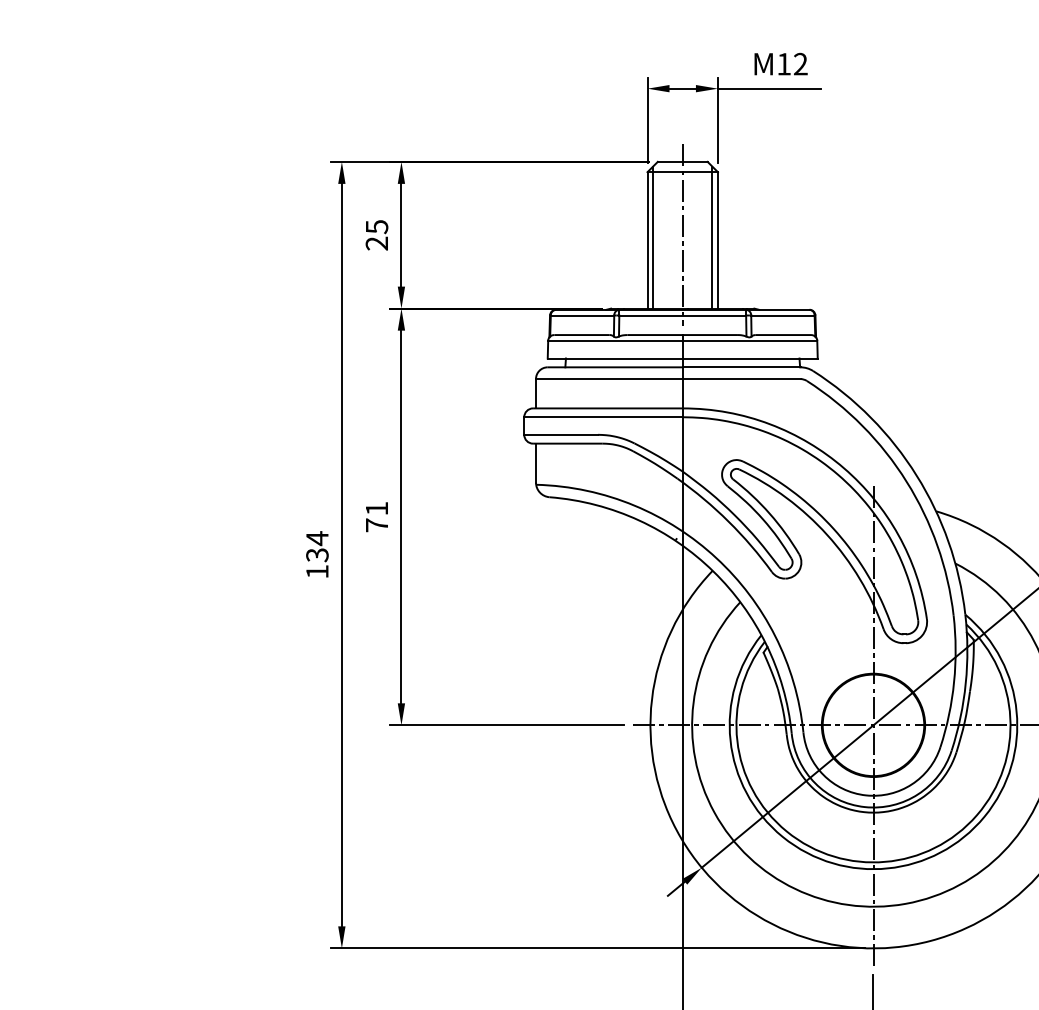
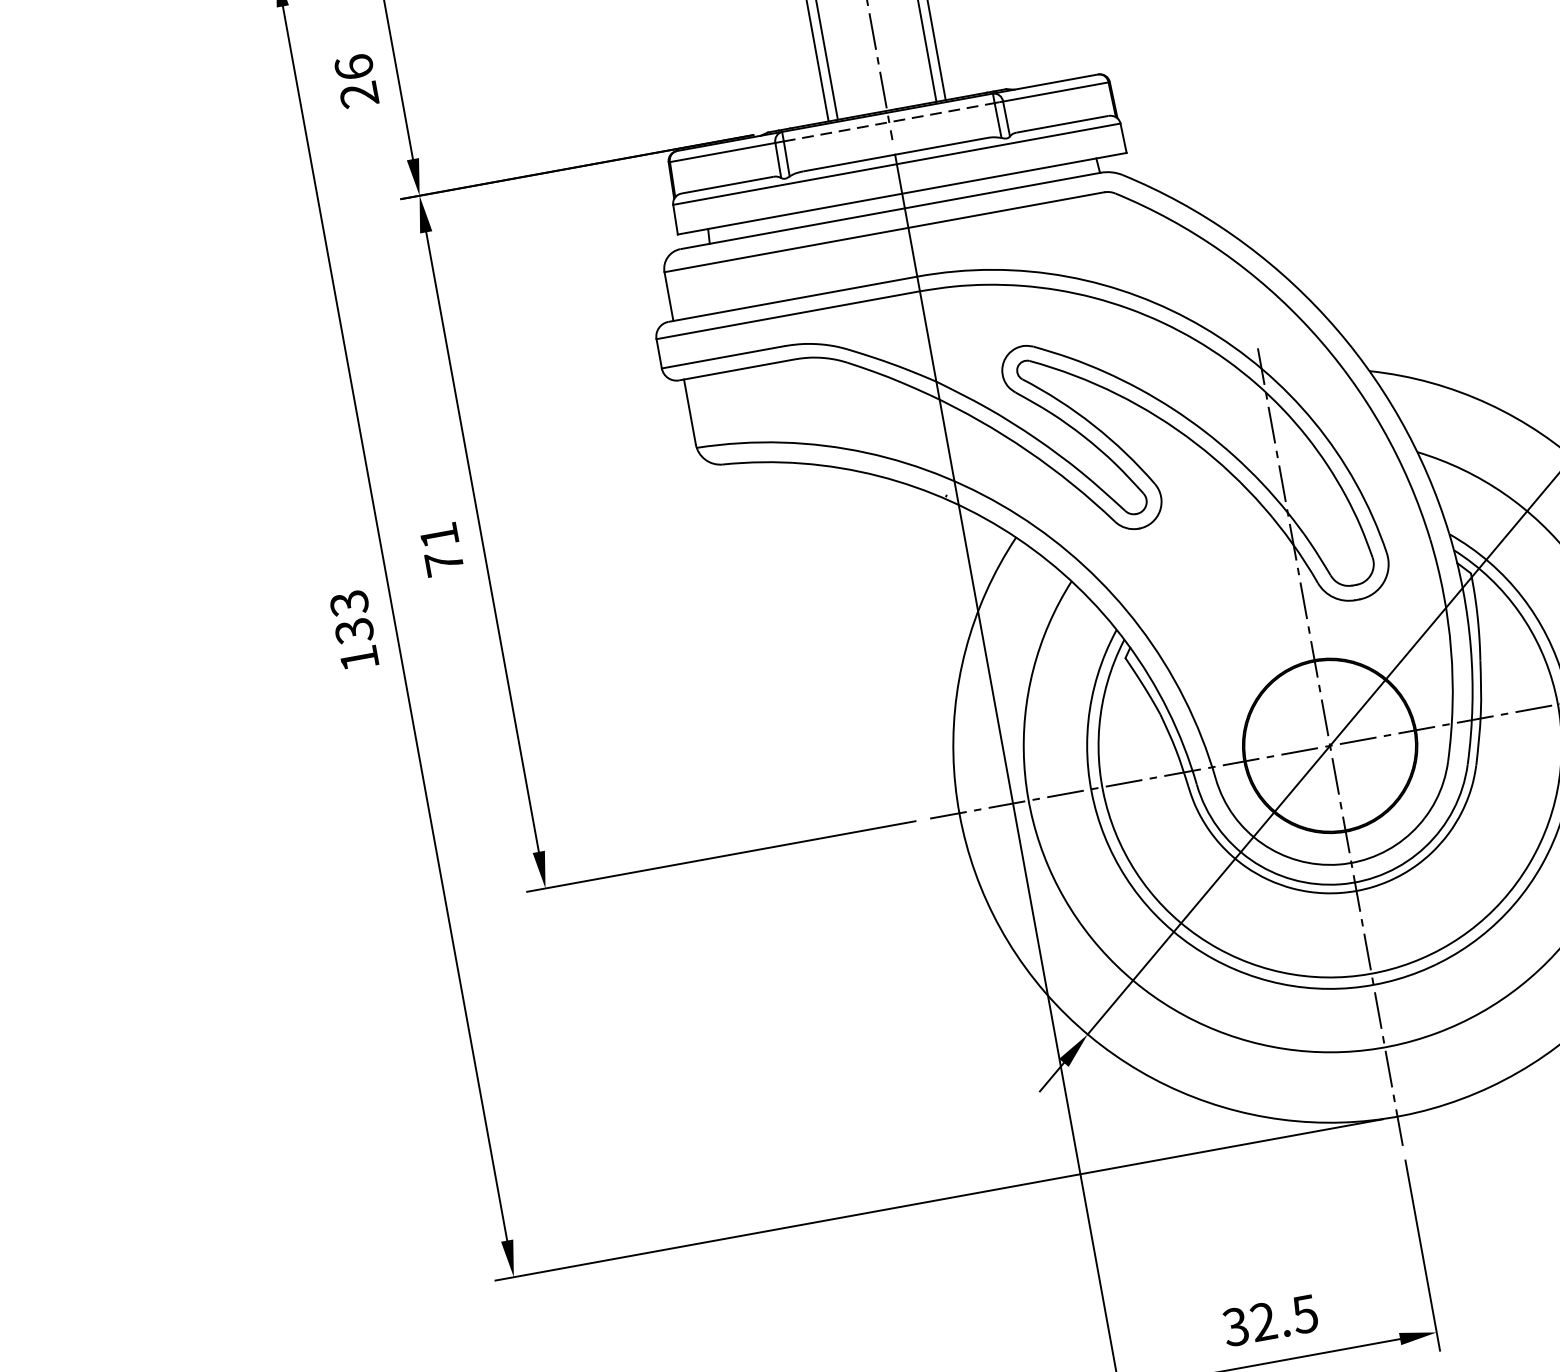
text: (376, 226) -> (353, 66), 25 -> 26
line: (683, 315) -> (890, 121), solid -> dashed
text: (317, 538) -> (349, 603), 134 -> 133

